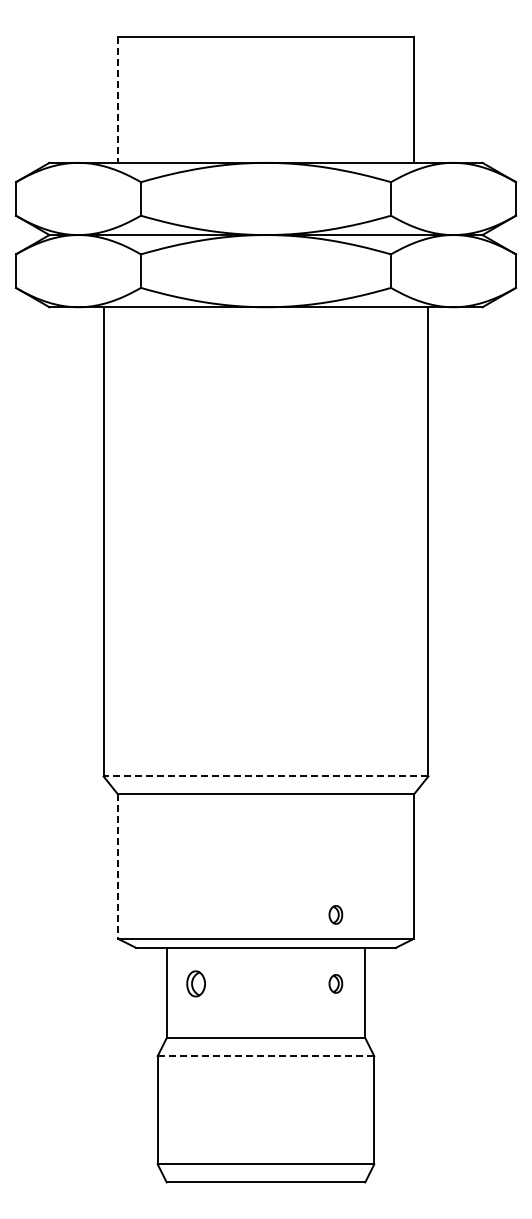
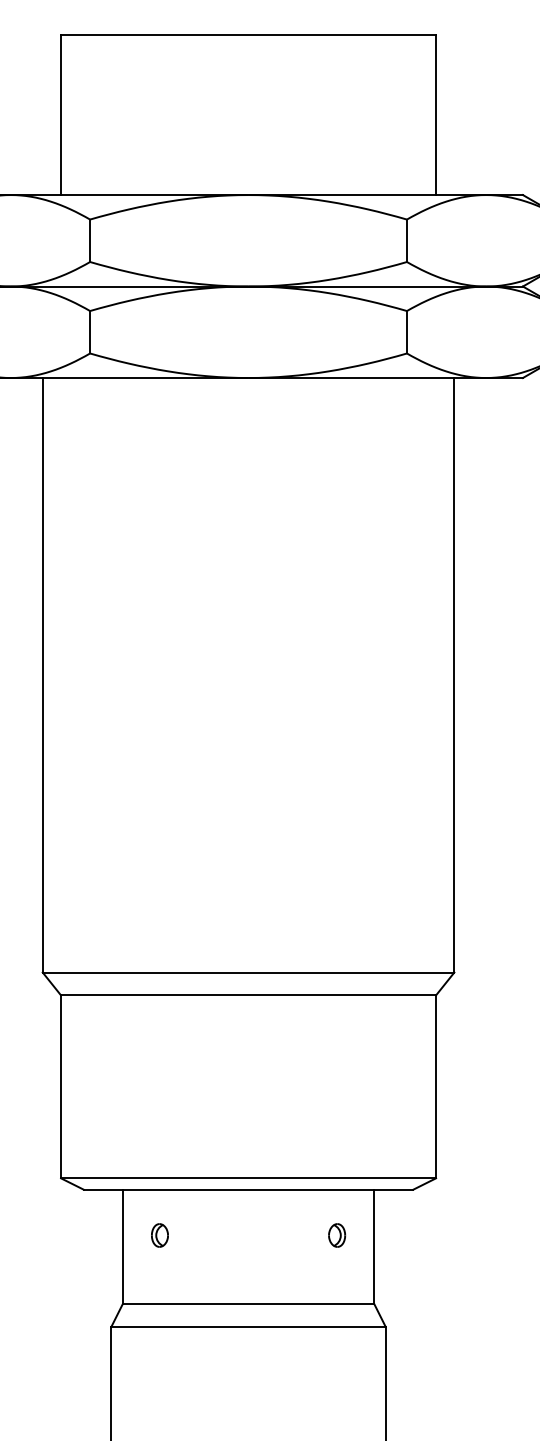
line: (118, 100) -> (61, 116), dashed -> solid
line: (265, 776) -> (247, 972), dashed -> solid
line: (118, 867) -> (61, 1087), dashed -> solid
part: (335, 914) -> (336, 1147), removed
part: (195, 983) -> (159, 1234), size x0.71
line: (266, 1056) -> (249, 1327), dashed -> solid

